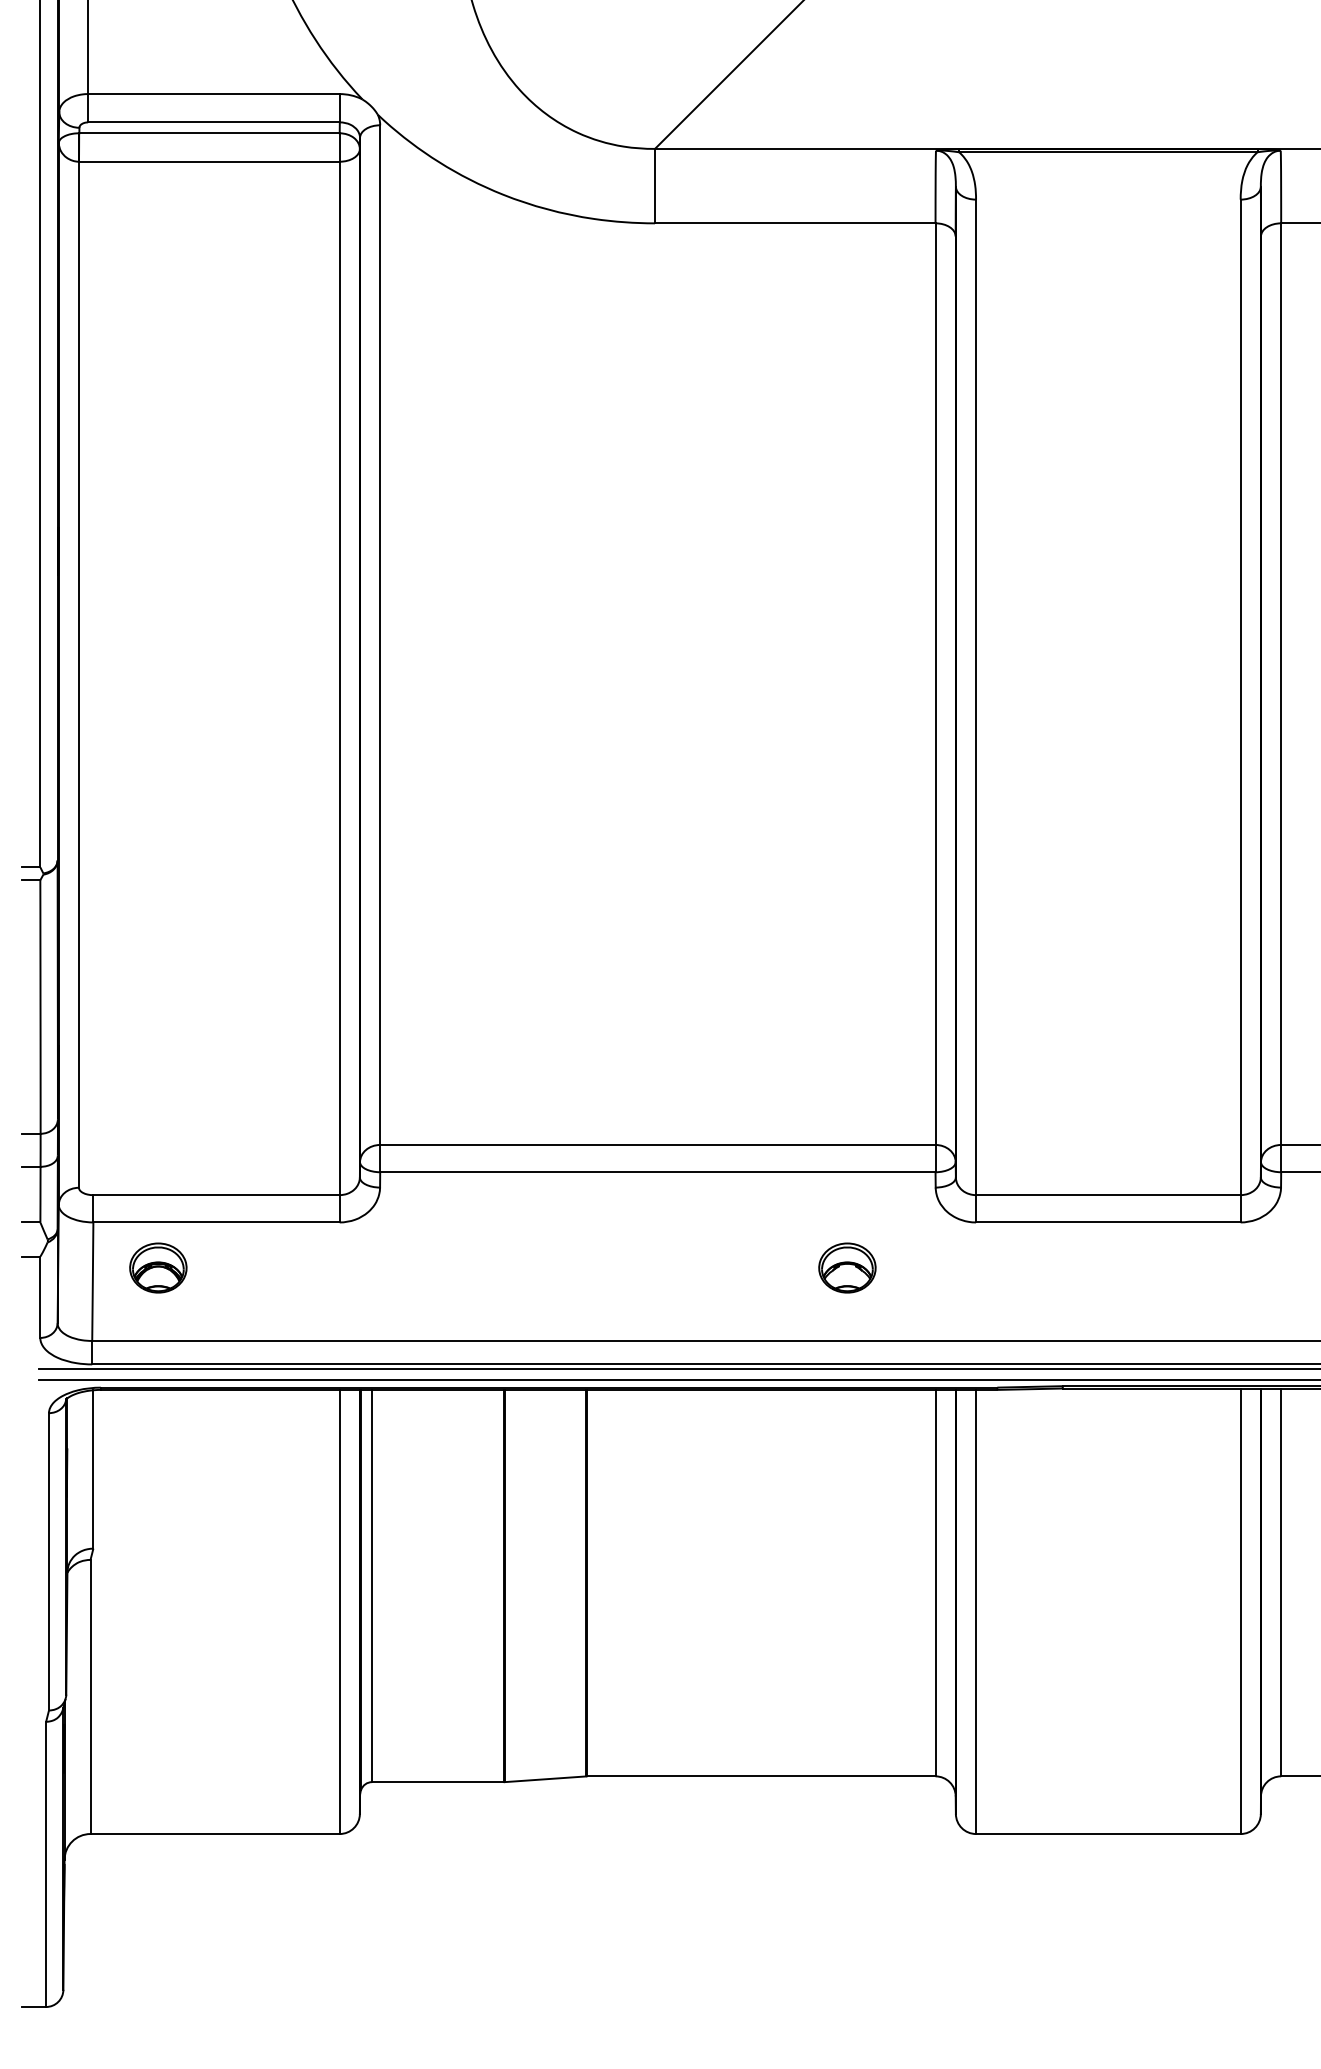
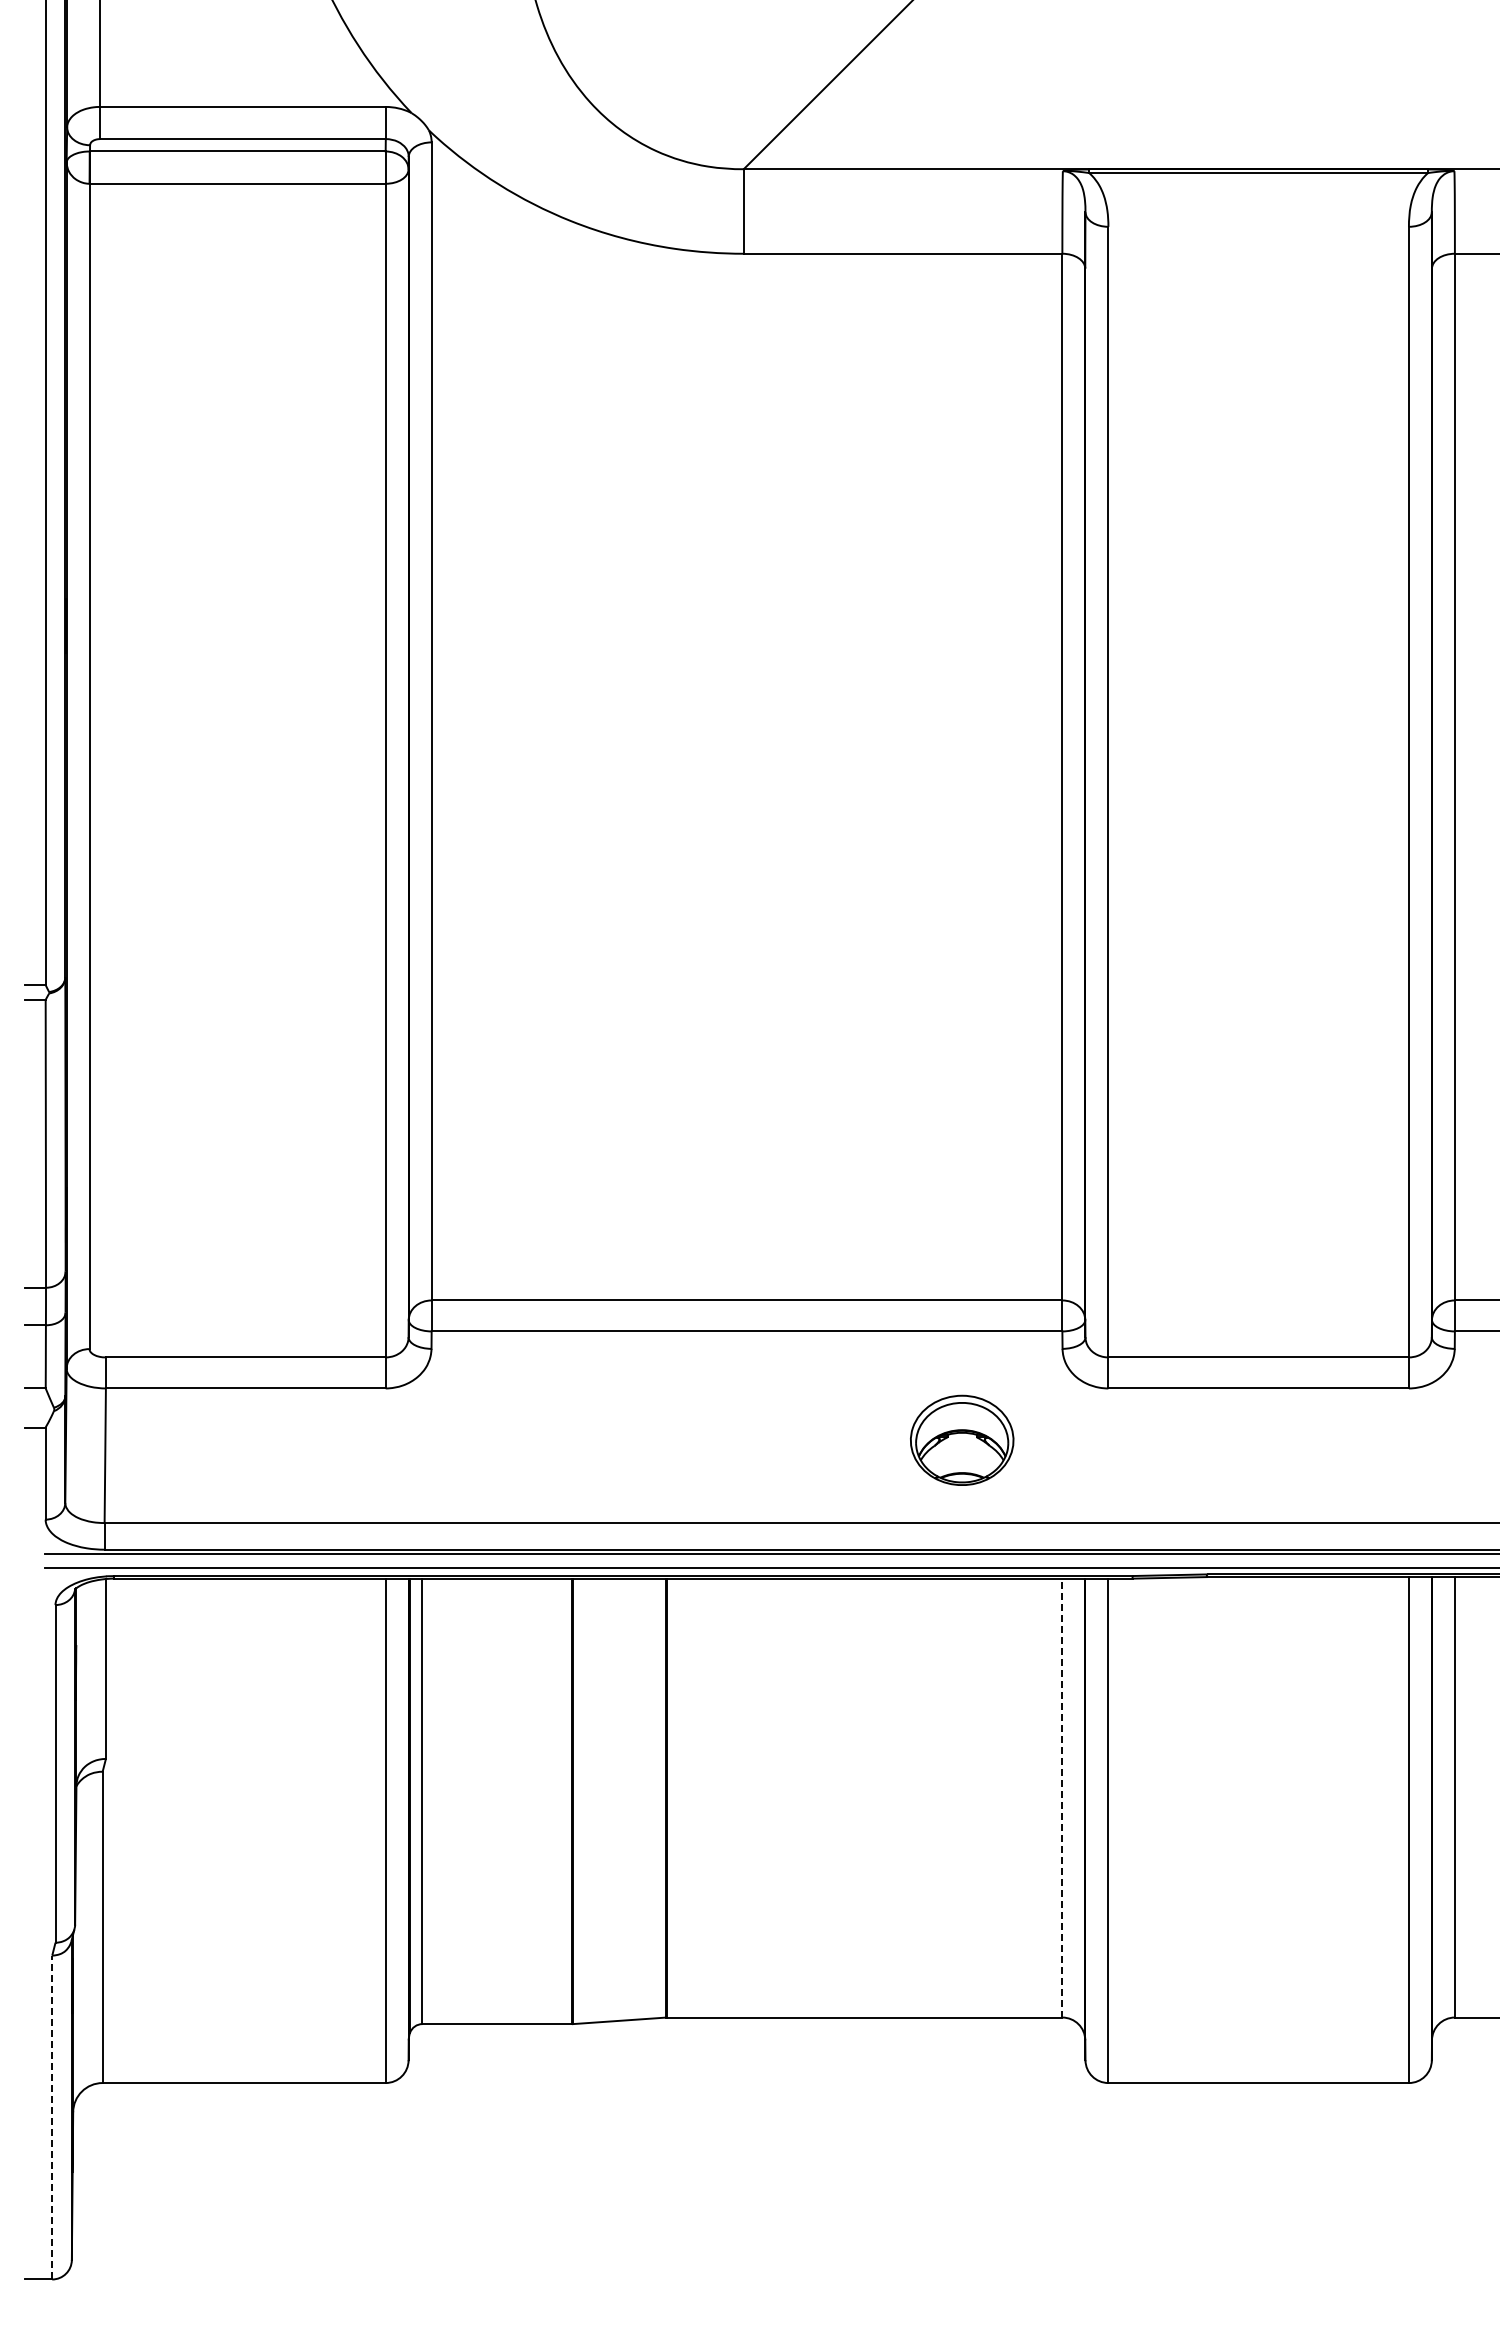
part: (158, 1267) -> (179, 1439), removed
part: (847, 1267) -> (962, 1439), size x1.6
line: (935, 1582) -> (1062, 1797), solid -> dashed
line: (46, 1864) -> (52, 2117), solid -> dashed

